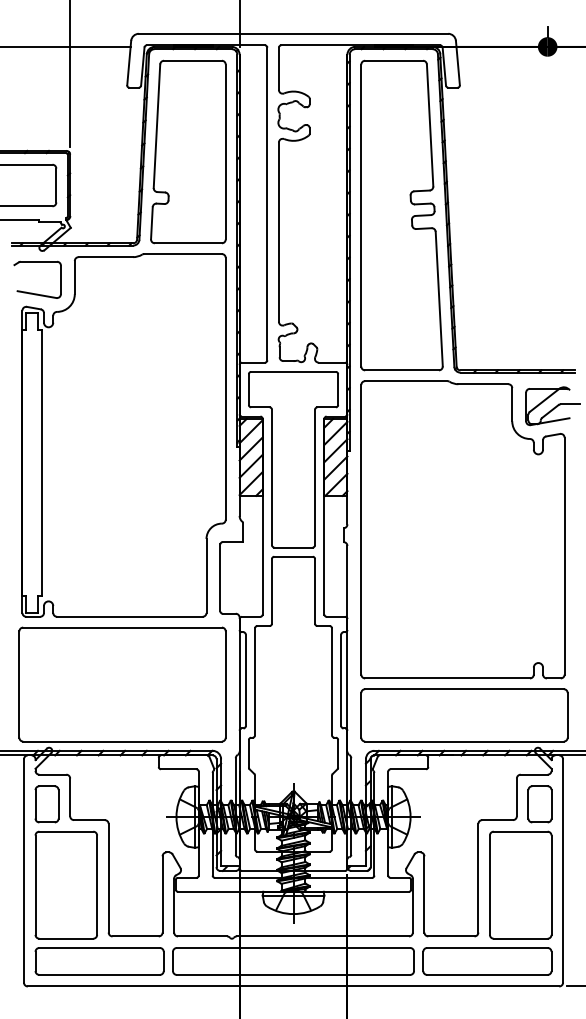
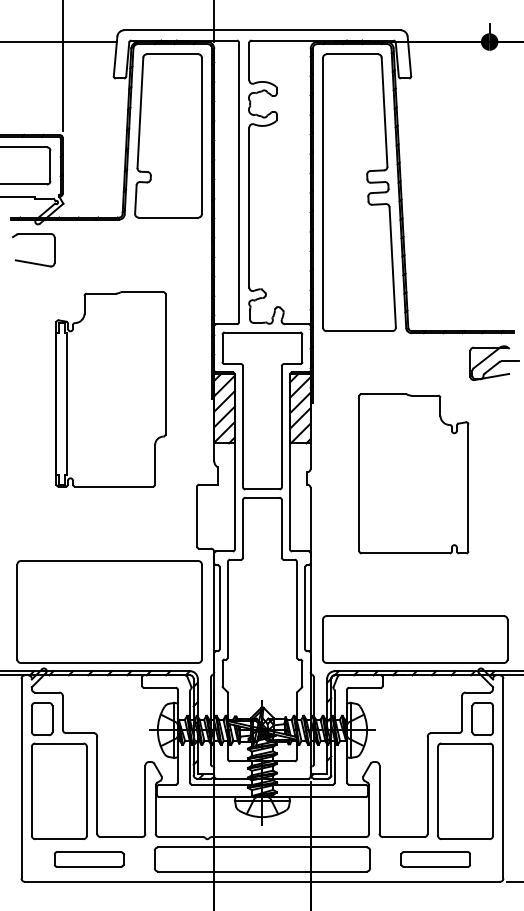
part: (123, 435) -> (110, 389), size x0.6
part: (462, 529) -> (413, 473), size x0.6
part: (99, 961) -> (89, 859), size x0.6
part: (487, 961) -> (435, 859), size x0.6

